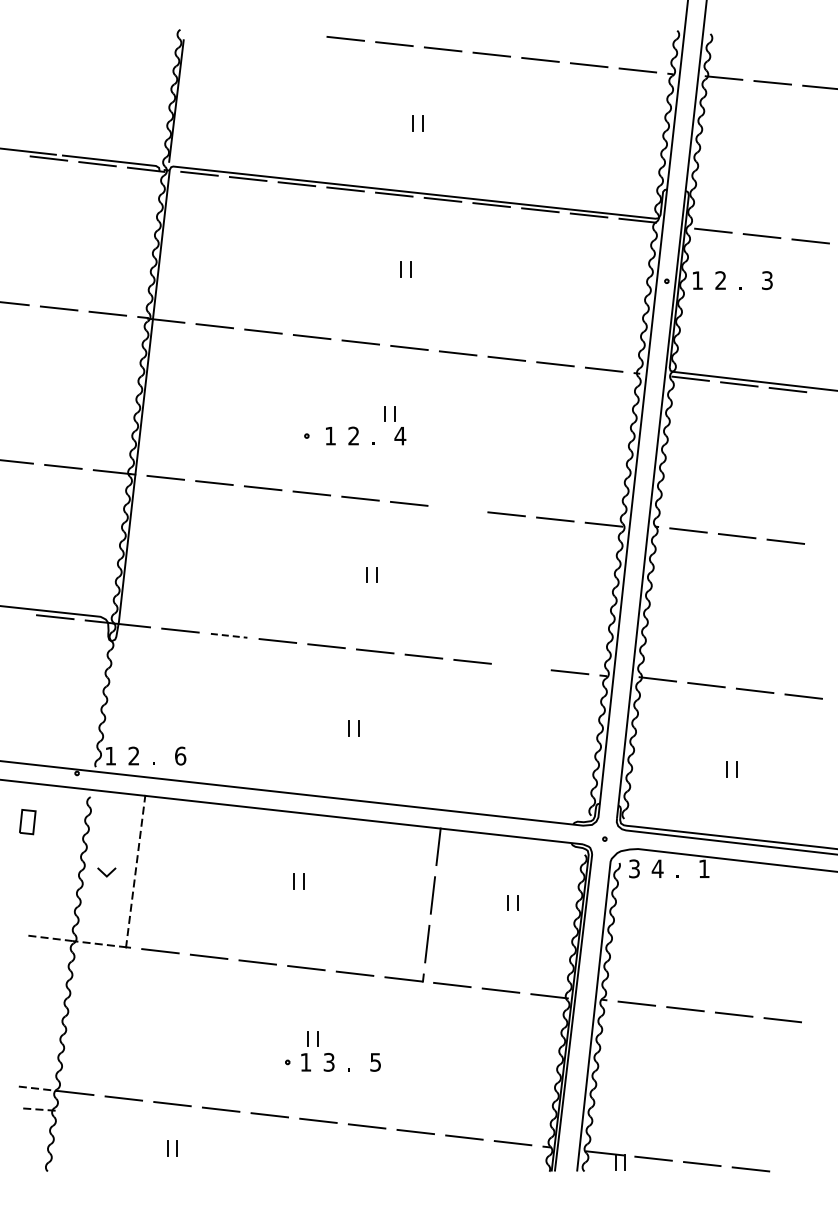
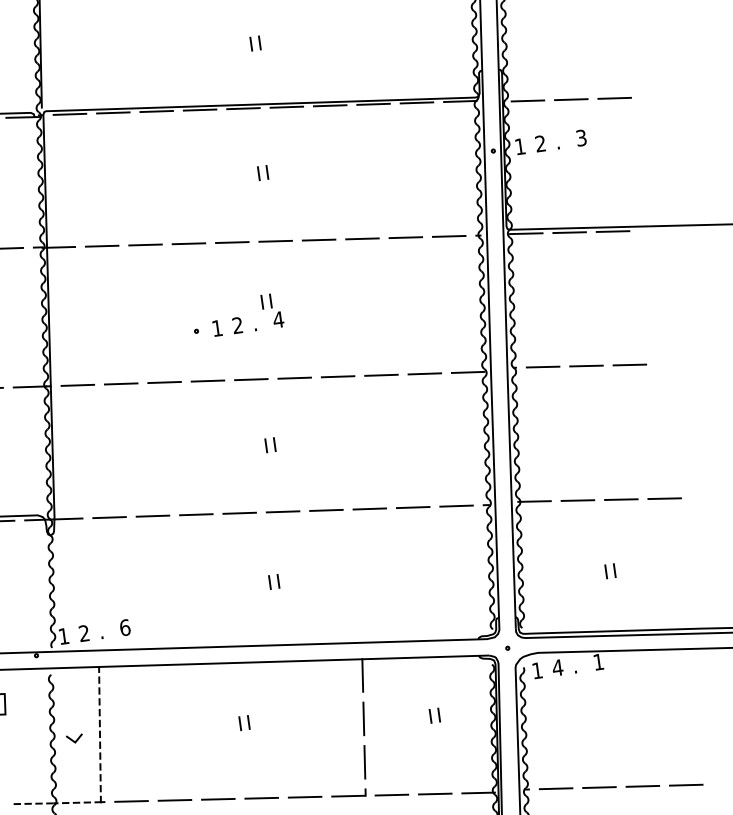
line: (457, 509) -> (337, 377), added
line: (229, 635) -> (153, 515), dashed -> solid
line: (521, 666) -> (413, 507), added
text: (634, 868) -> (537, 670), 3 -> 1

